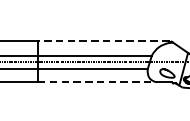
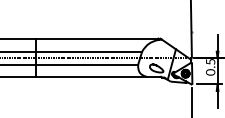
line: (103, 41) -> (96, 38), dashed -> solid
line: (97, 82) -> (91, 76), dashed -> solid

